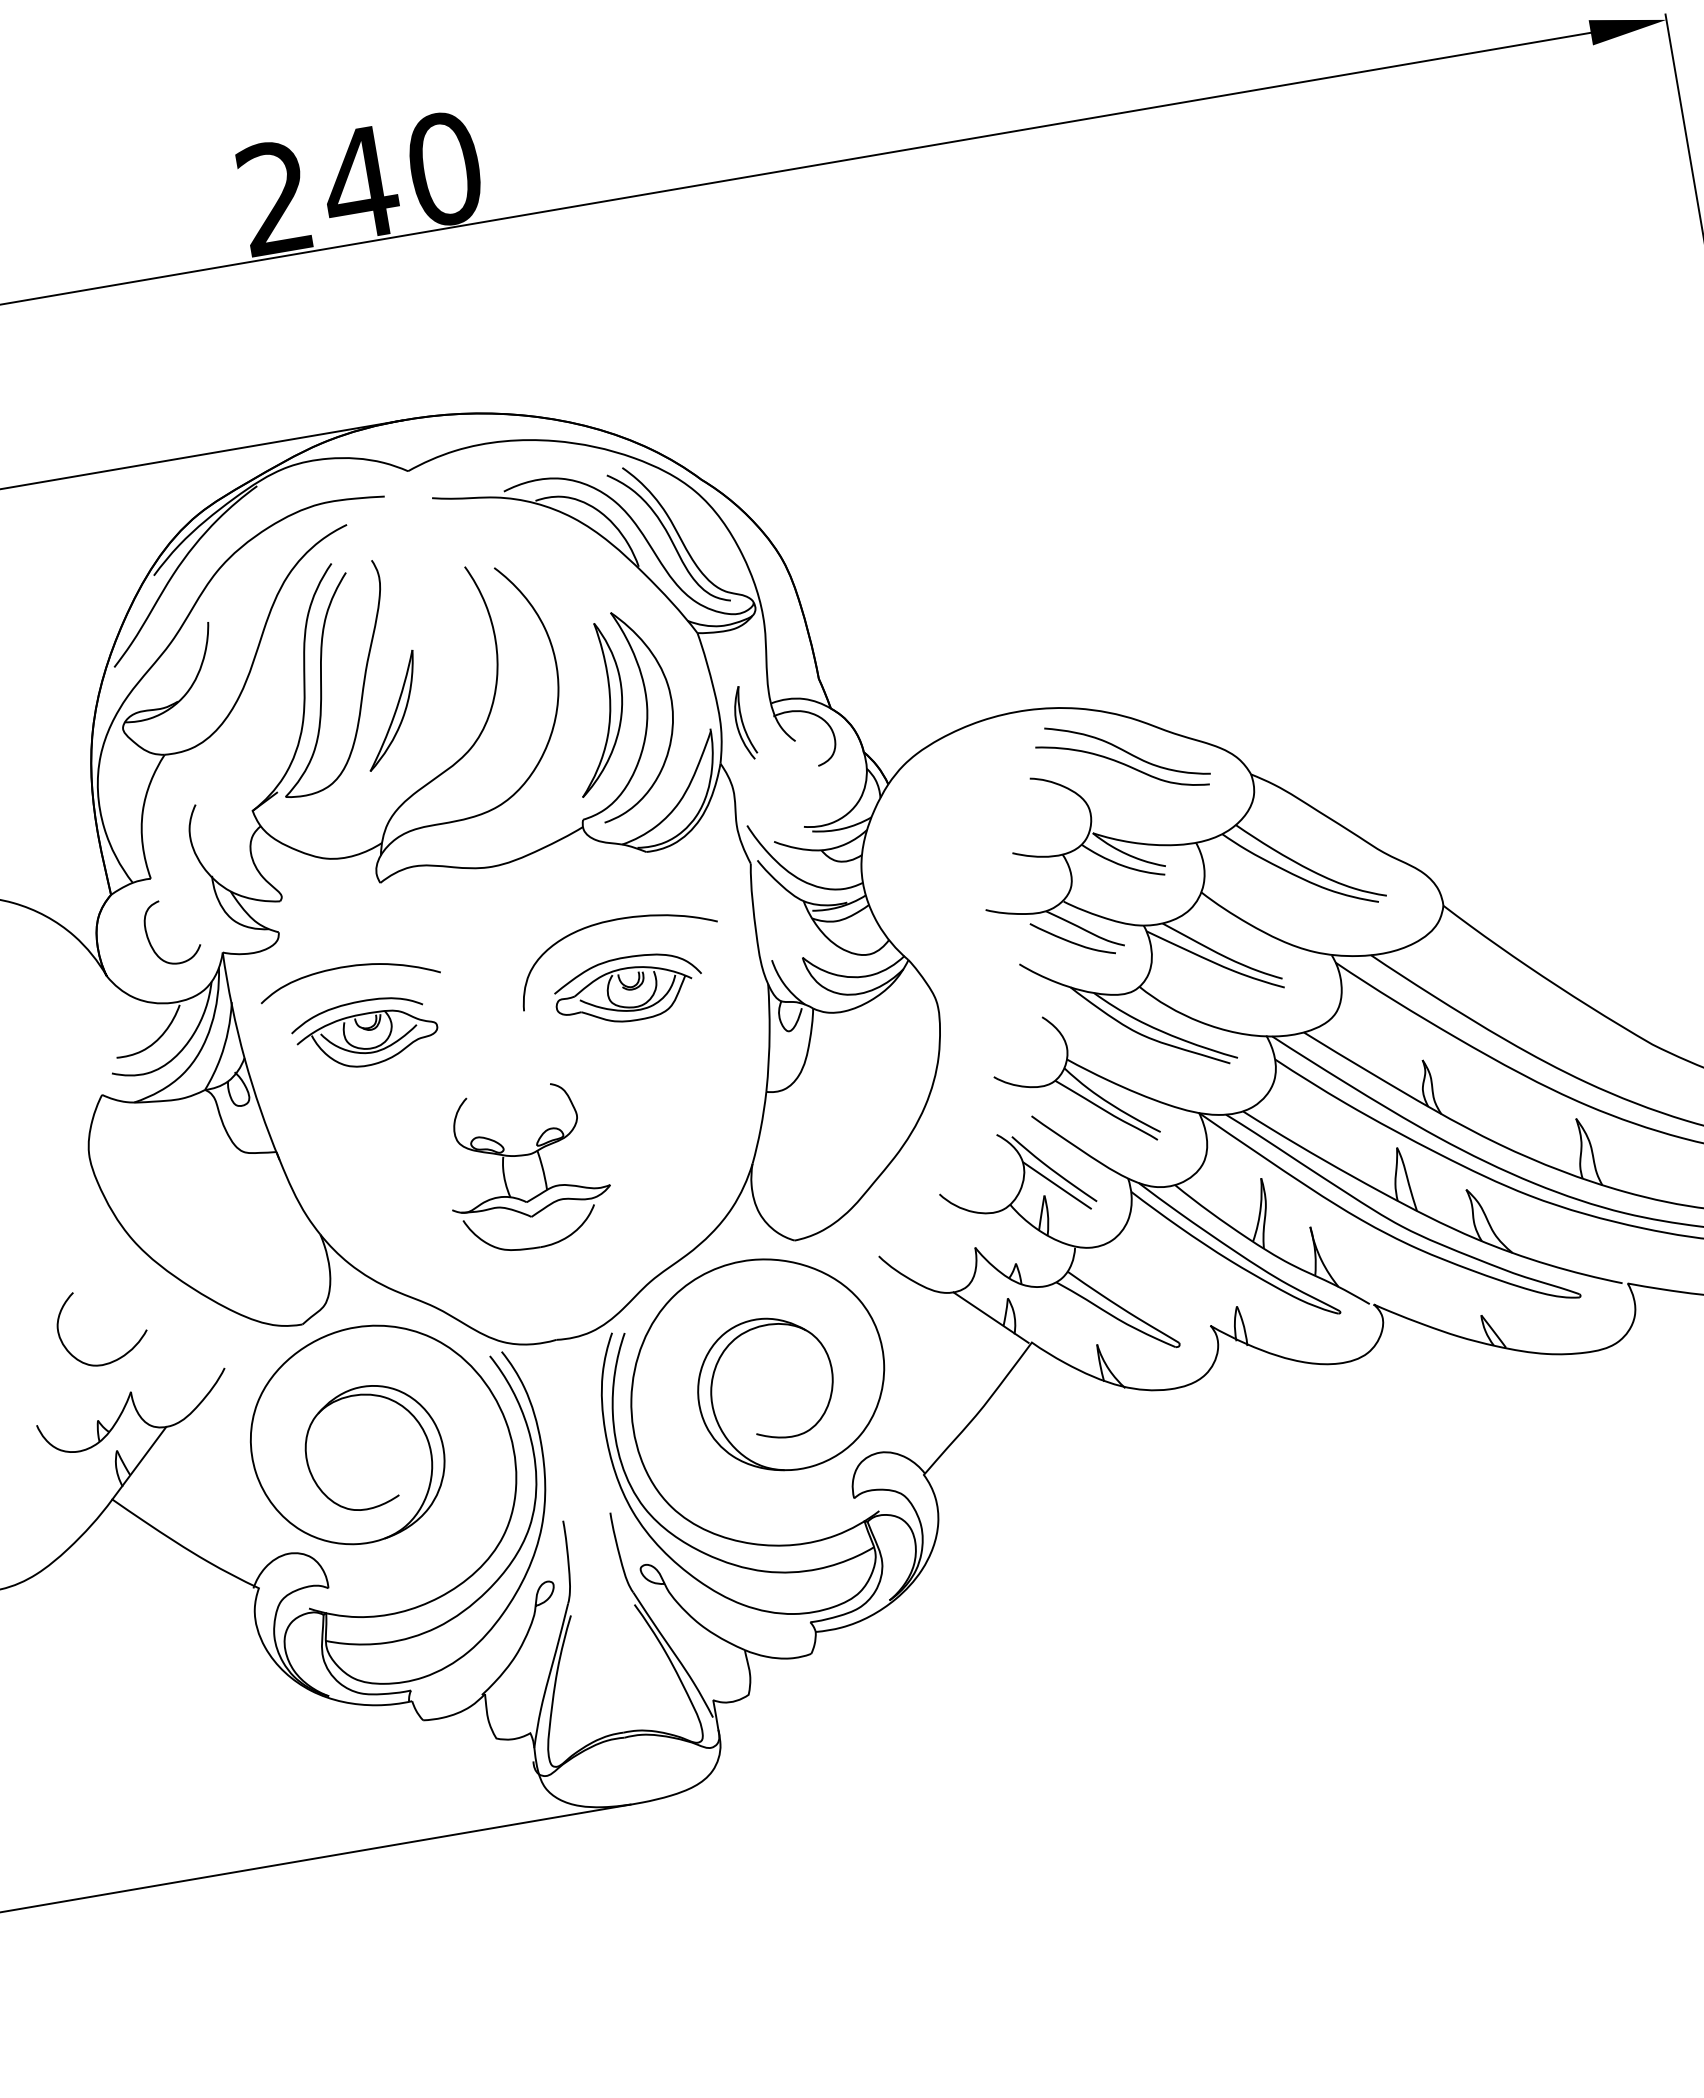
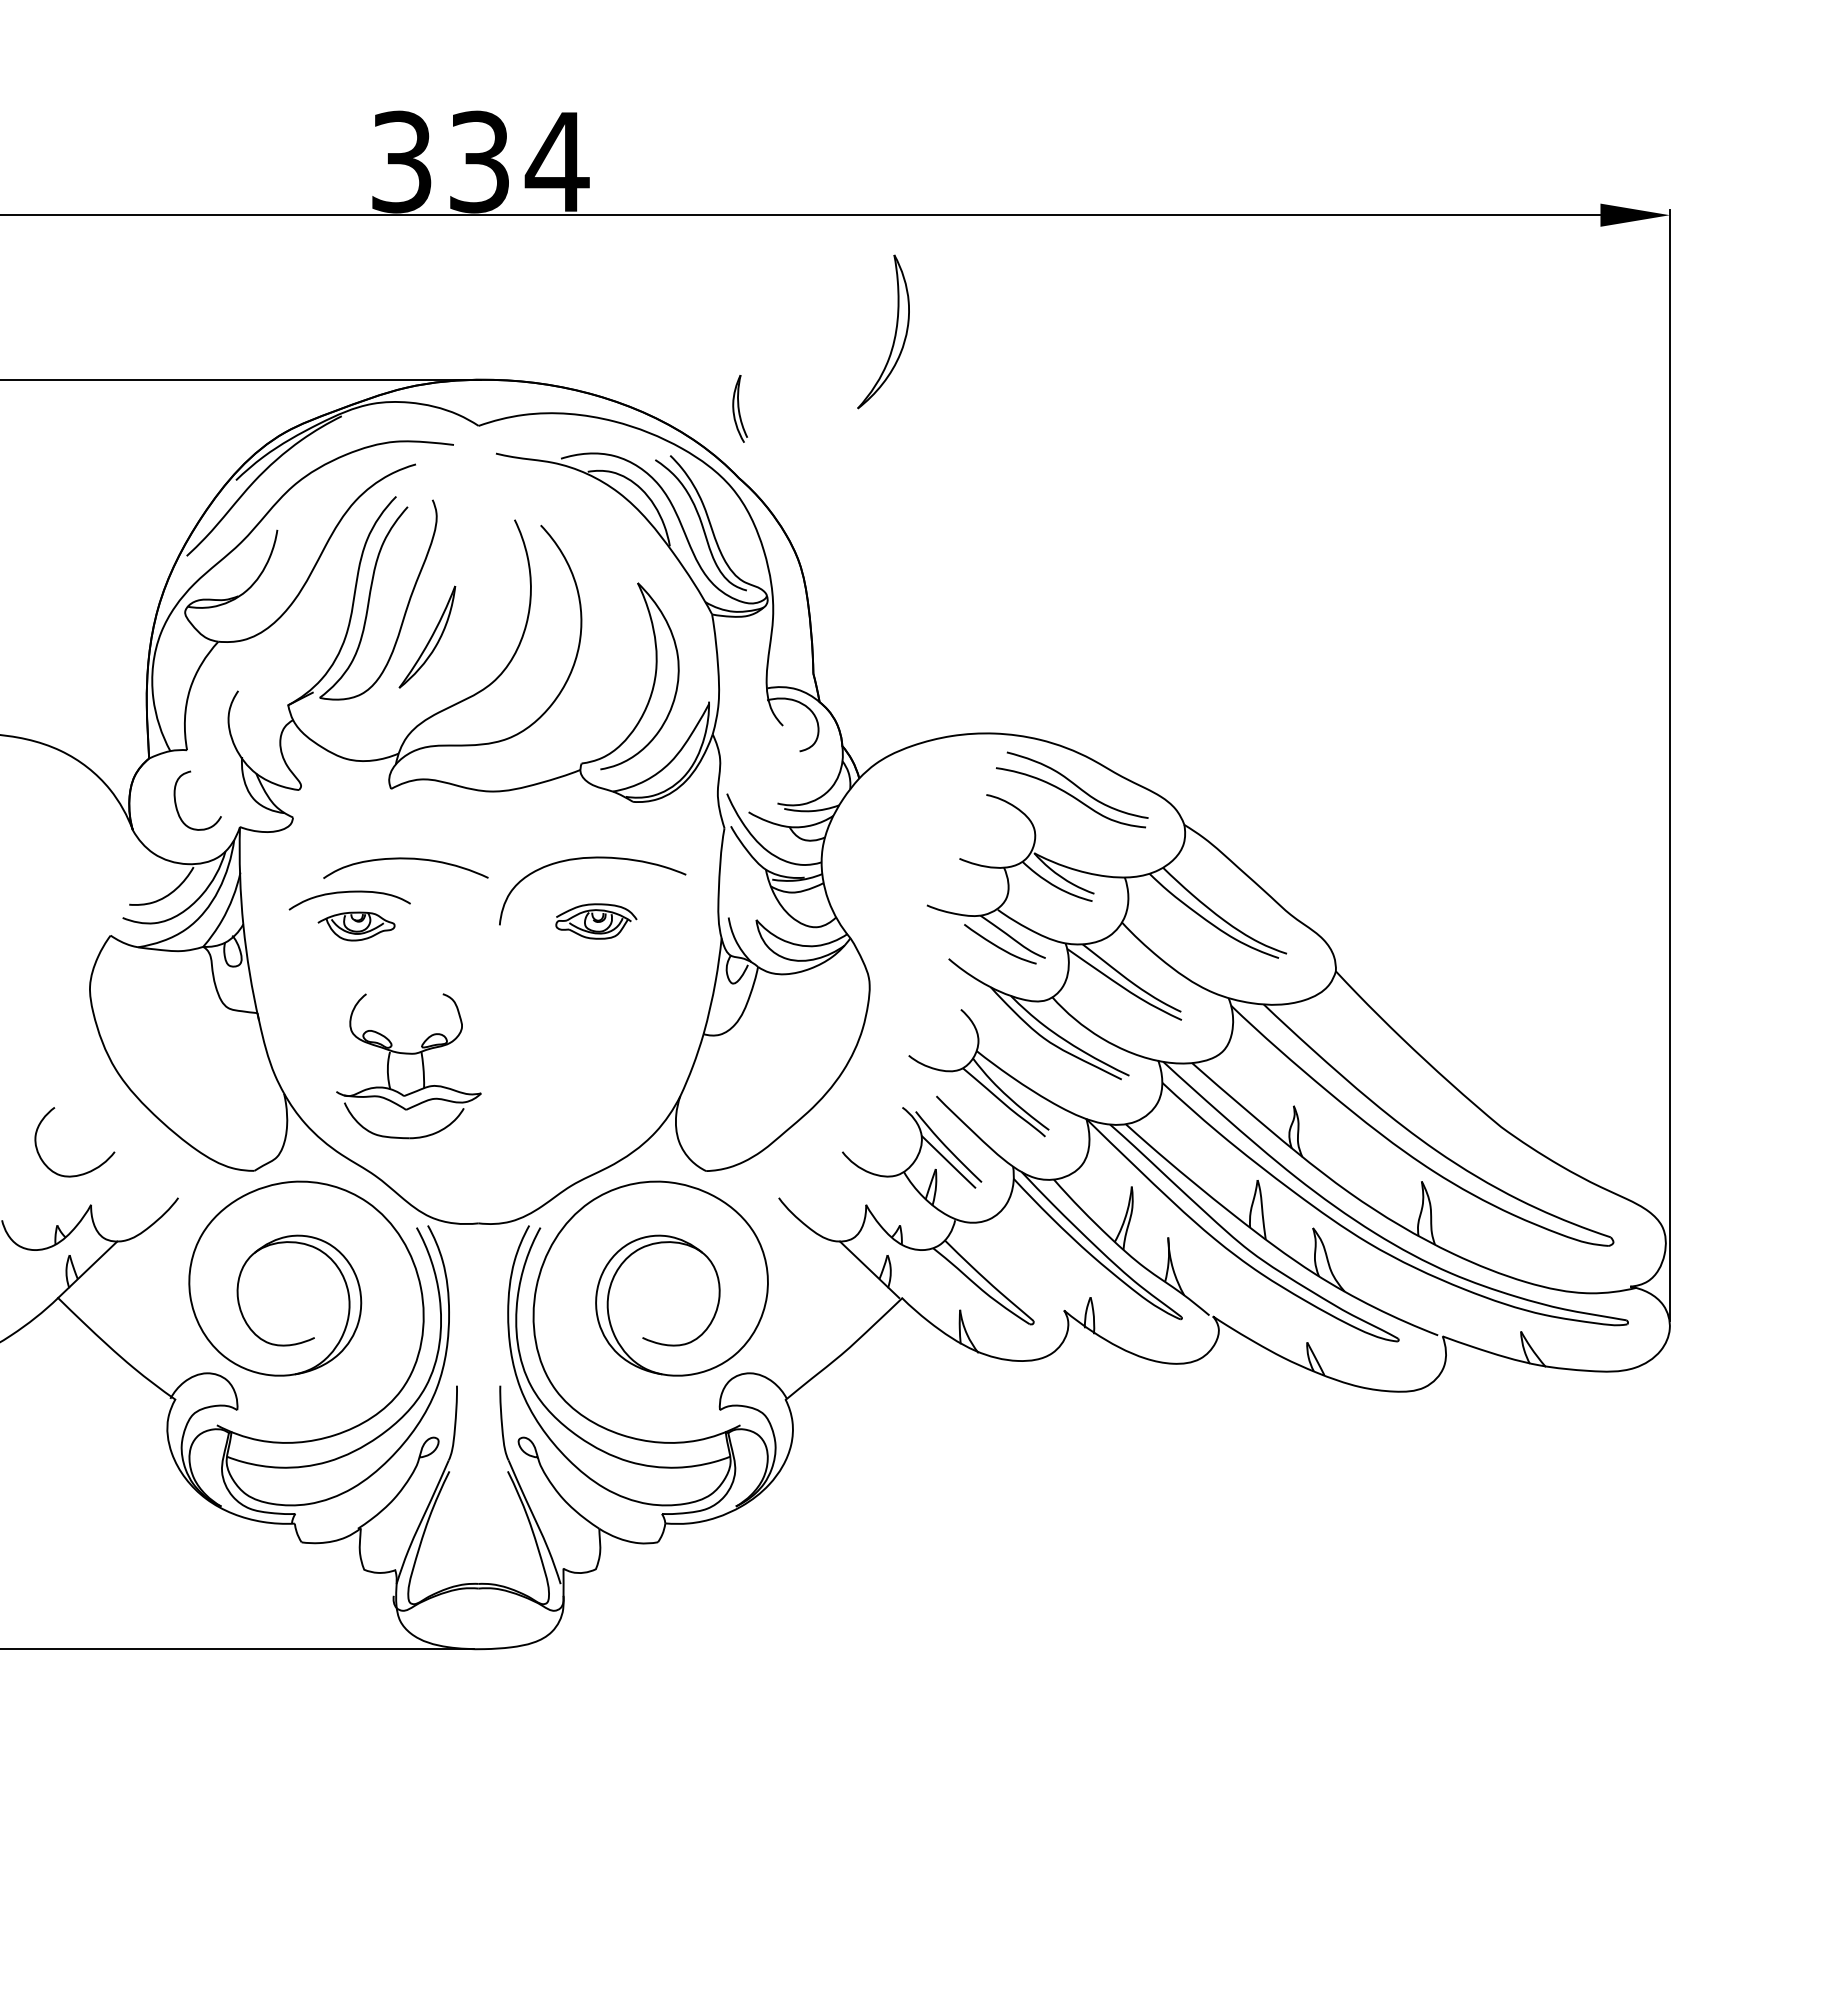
text: (360, 182) -> (480, 161), 240 -> 334
part: (608, 708) -> (894, 333), moved
part: (743, 722) -> (739, 408), moved
curve: (347, 967) -> (405, 859), moved
part: (628, 989) -> (596, 921), size x0.6
part: (368, 1039) -> (356, 926), size x0.6
part: (526, 1169) -> (408, 1066), moved

